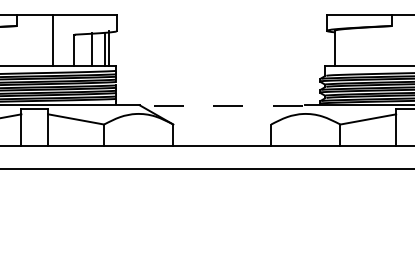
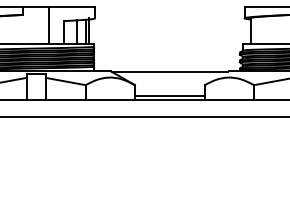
line: (221, 106) -> (169, 72), dashed -> solid
line: (222, 139) -> (170, 95), added

